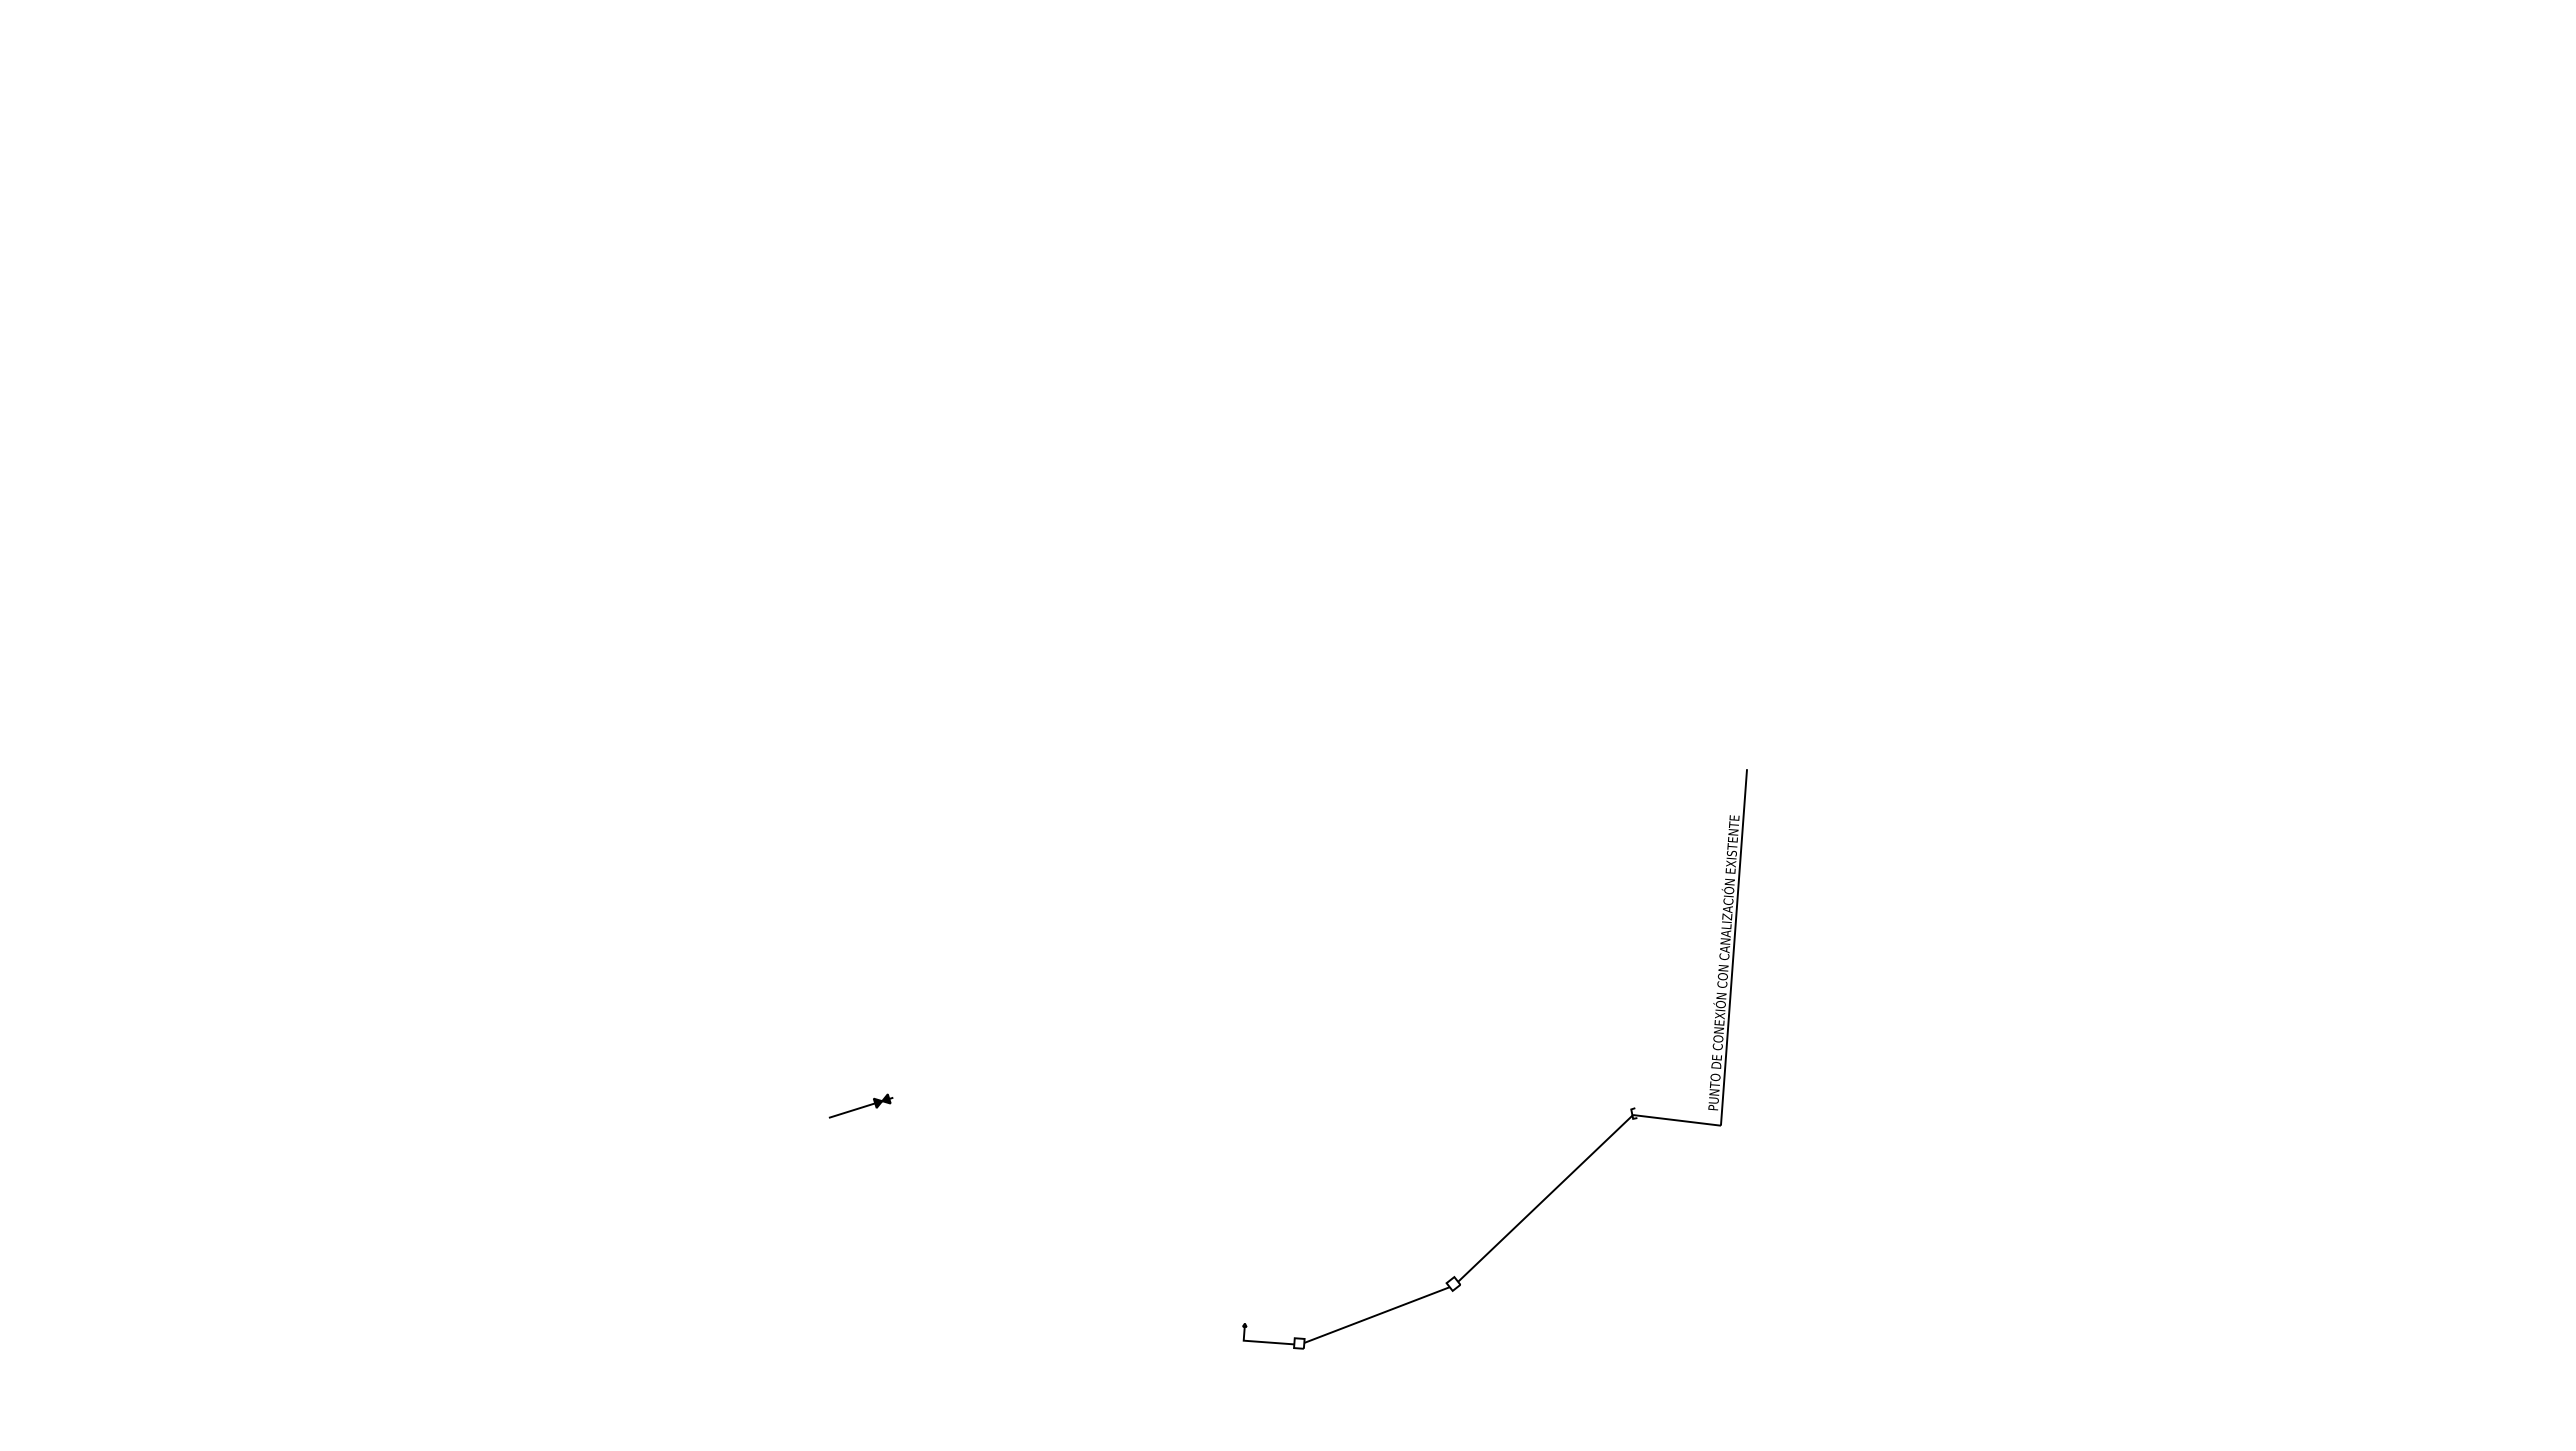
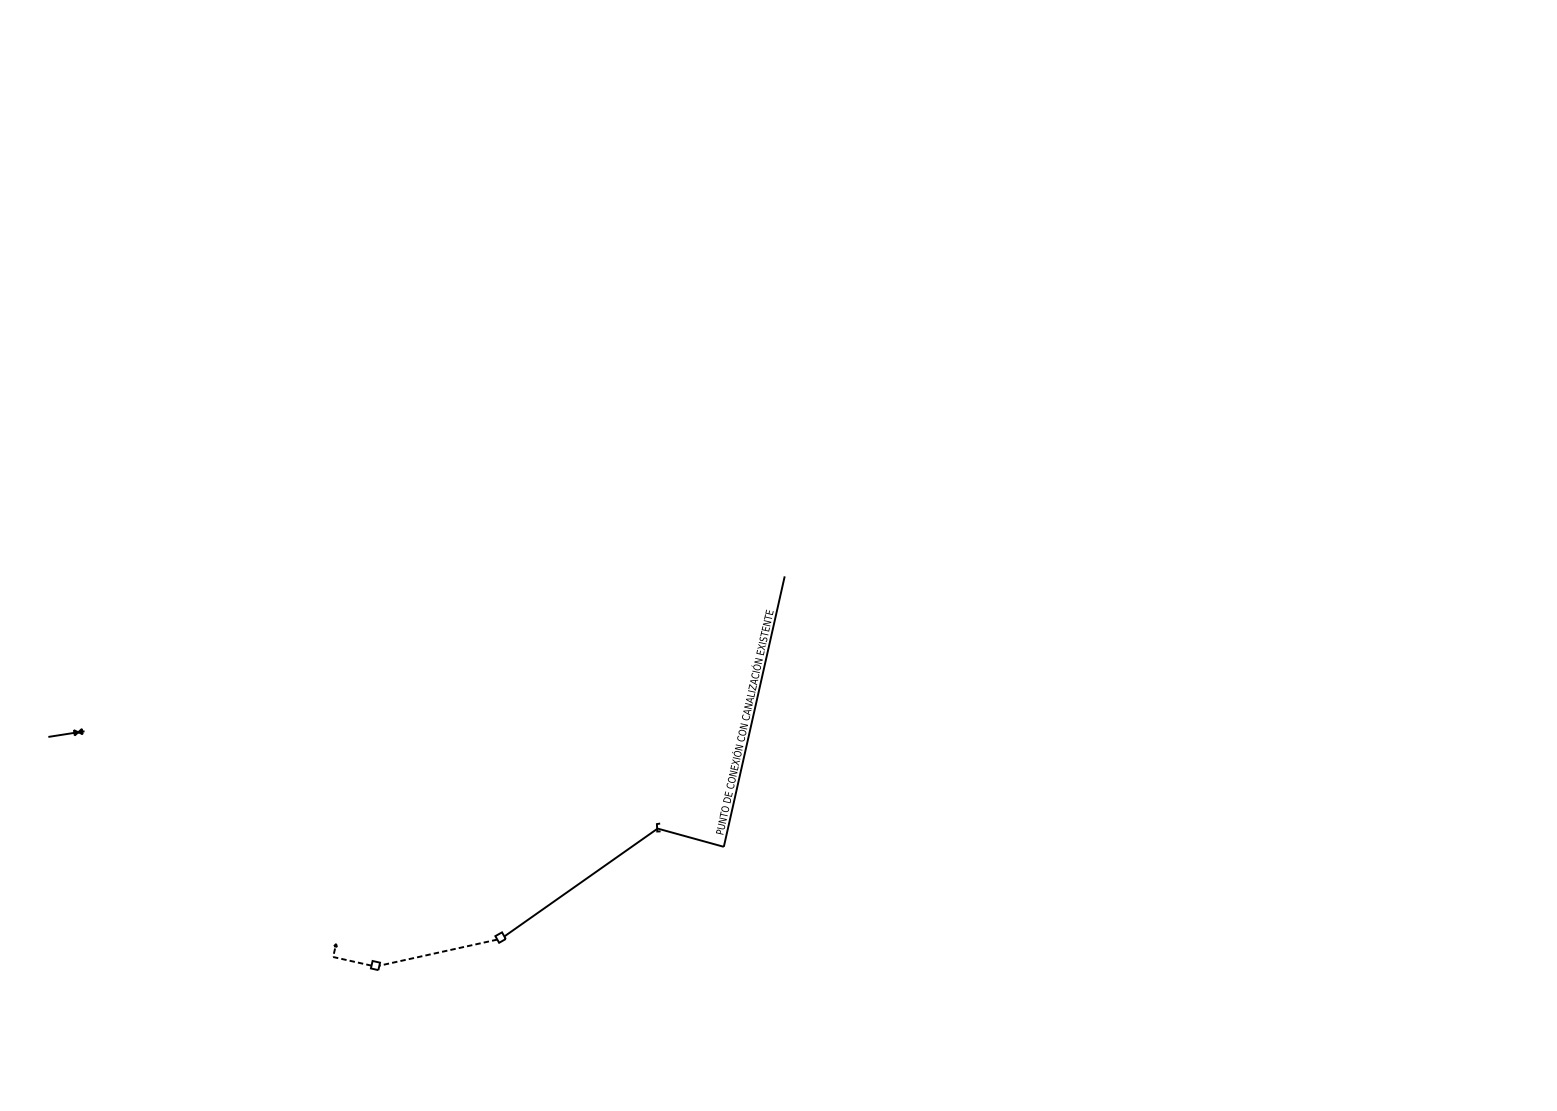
part: (860, 1105) -> (66, 732), size x0.7
line: (1377, 1315) -> (438, 953), solid -> dashed
line: (1261, 1341) -> (346, 959), solid -> dashed

